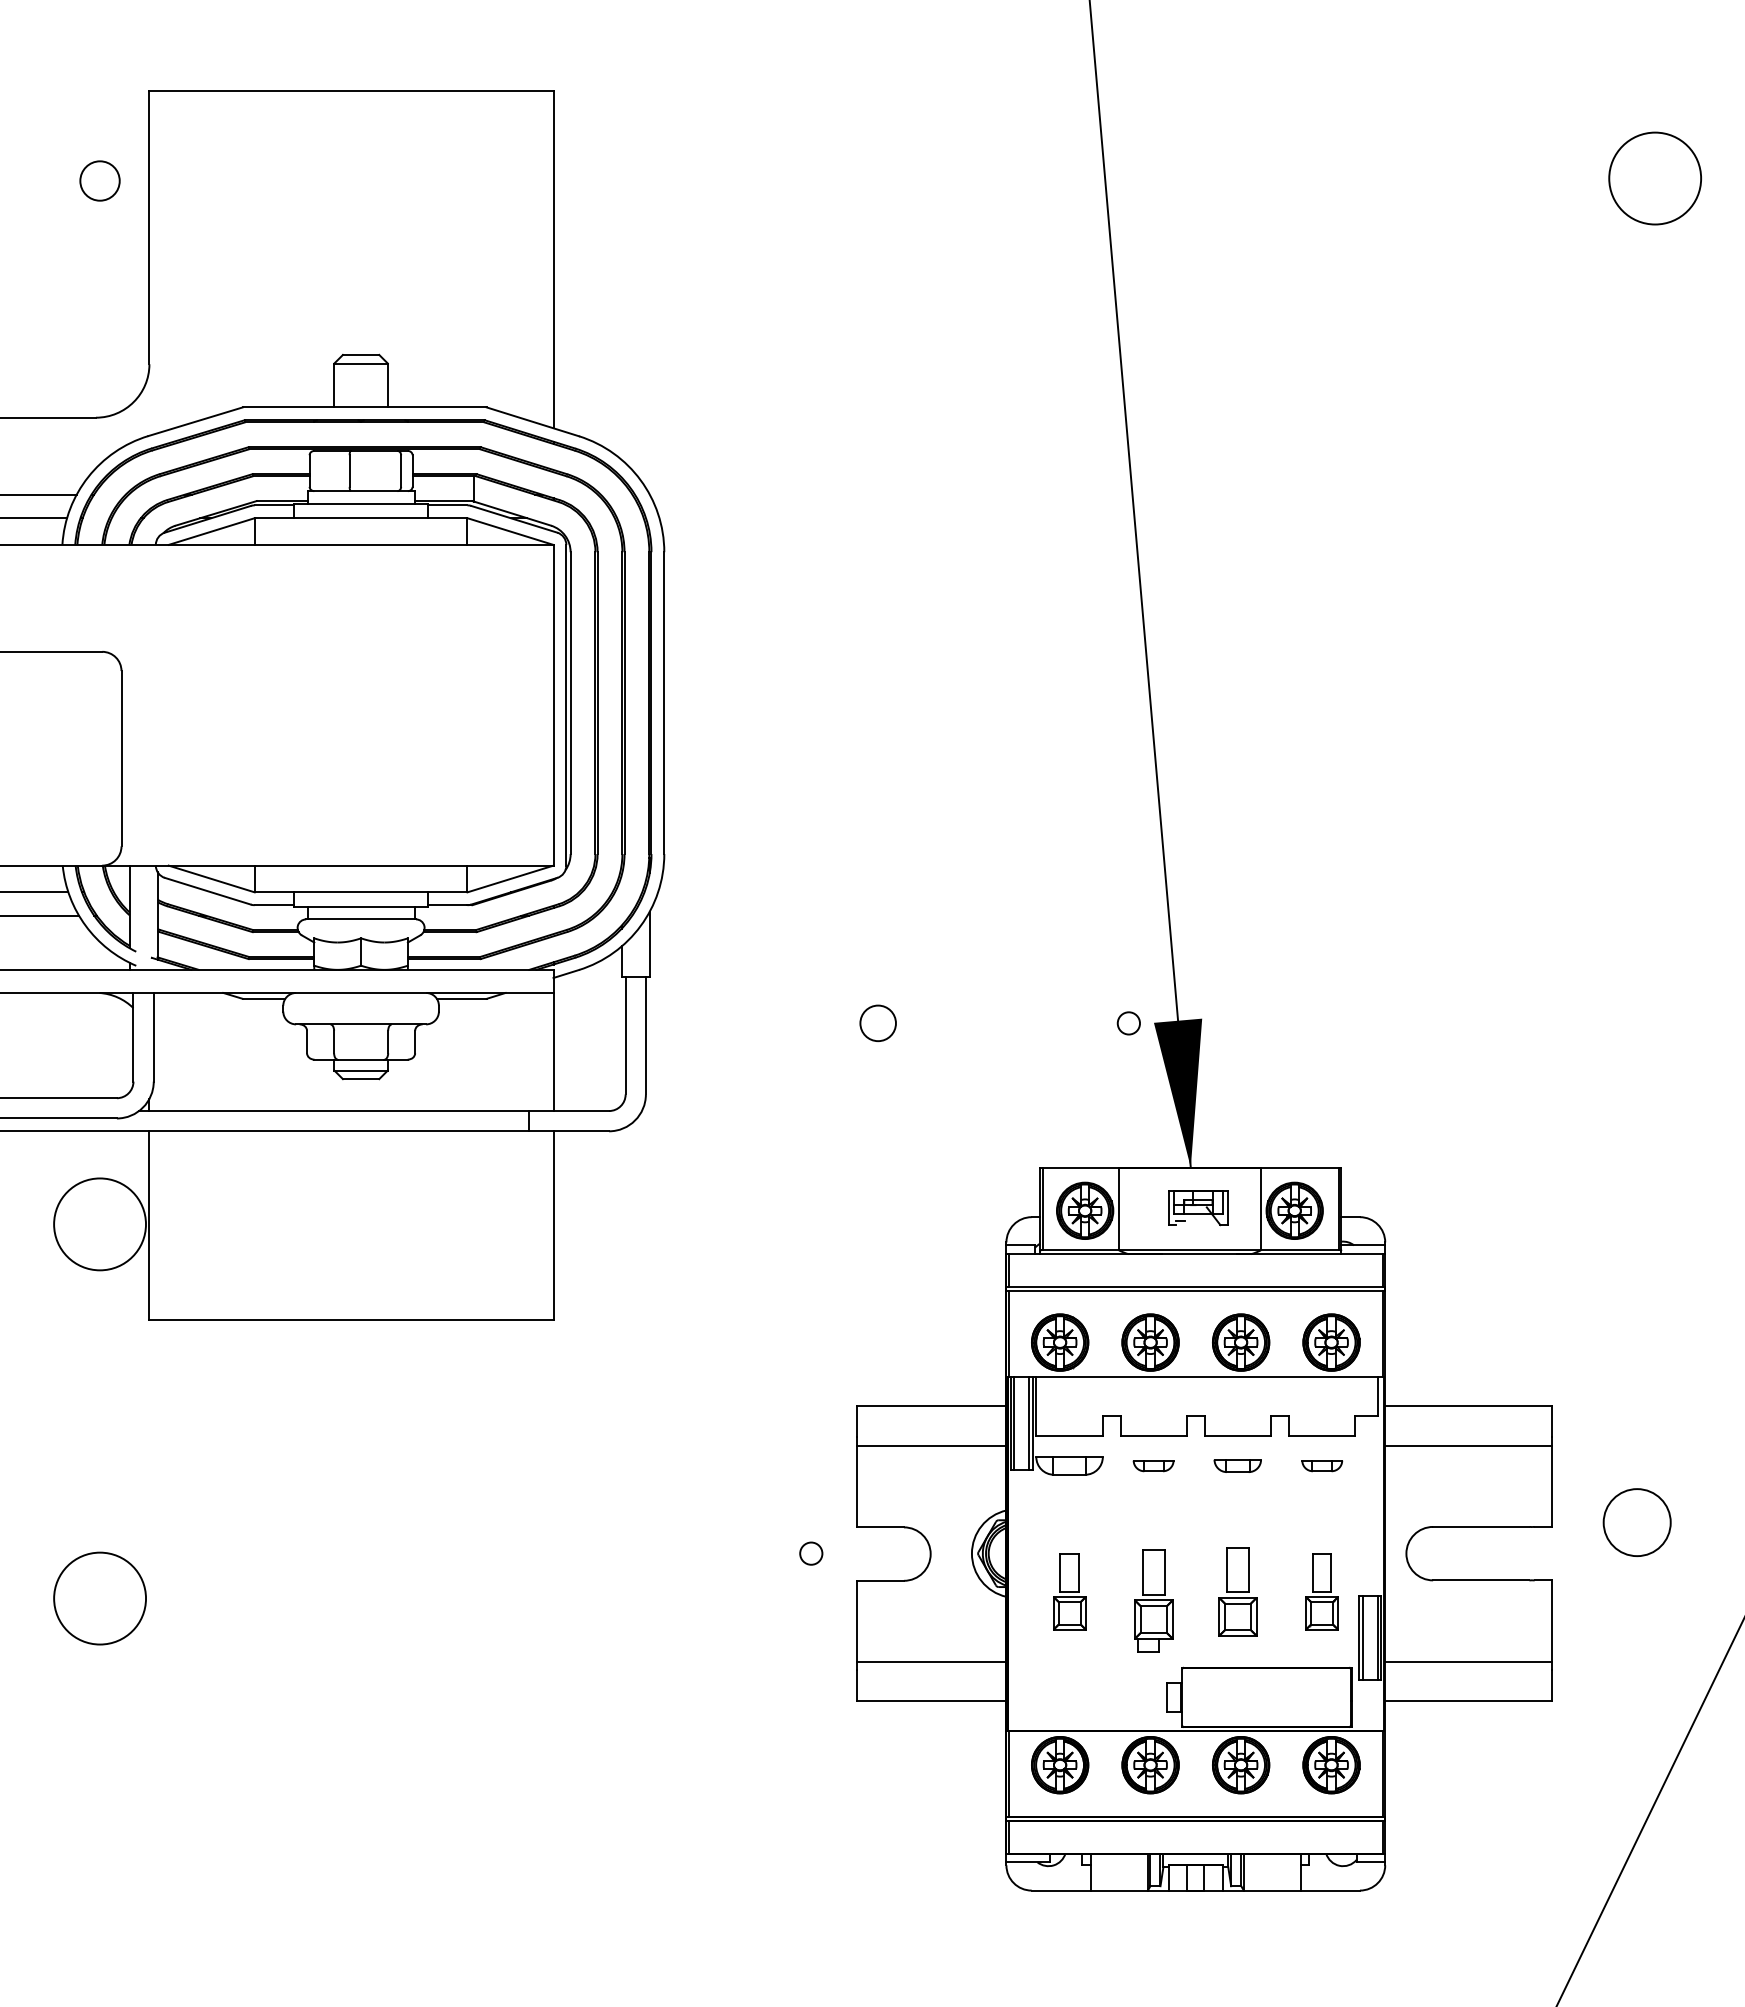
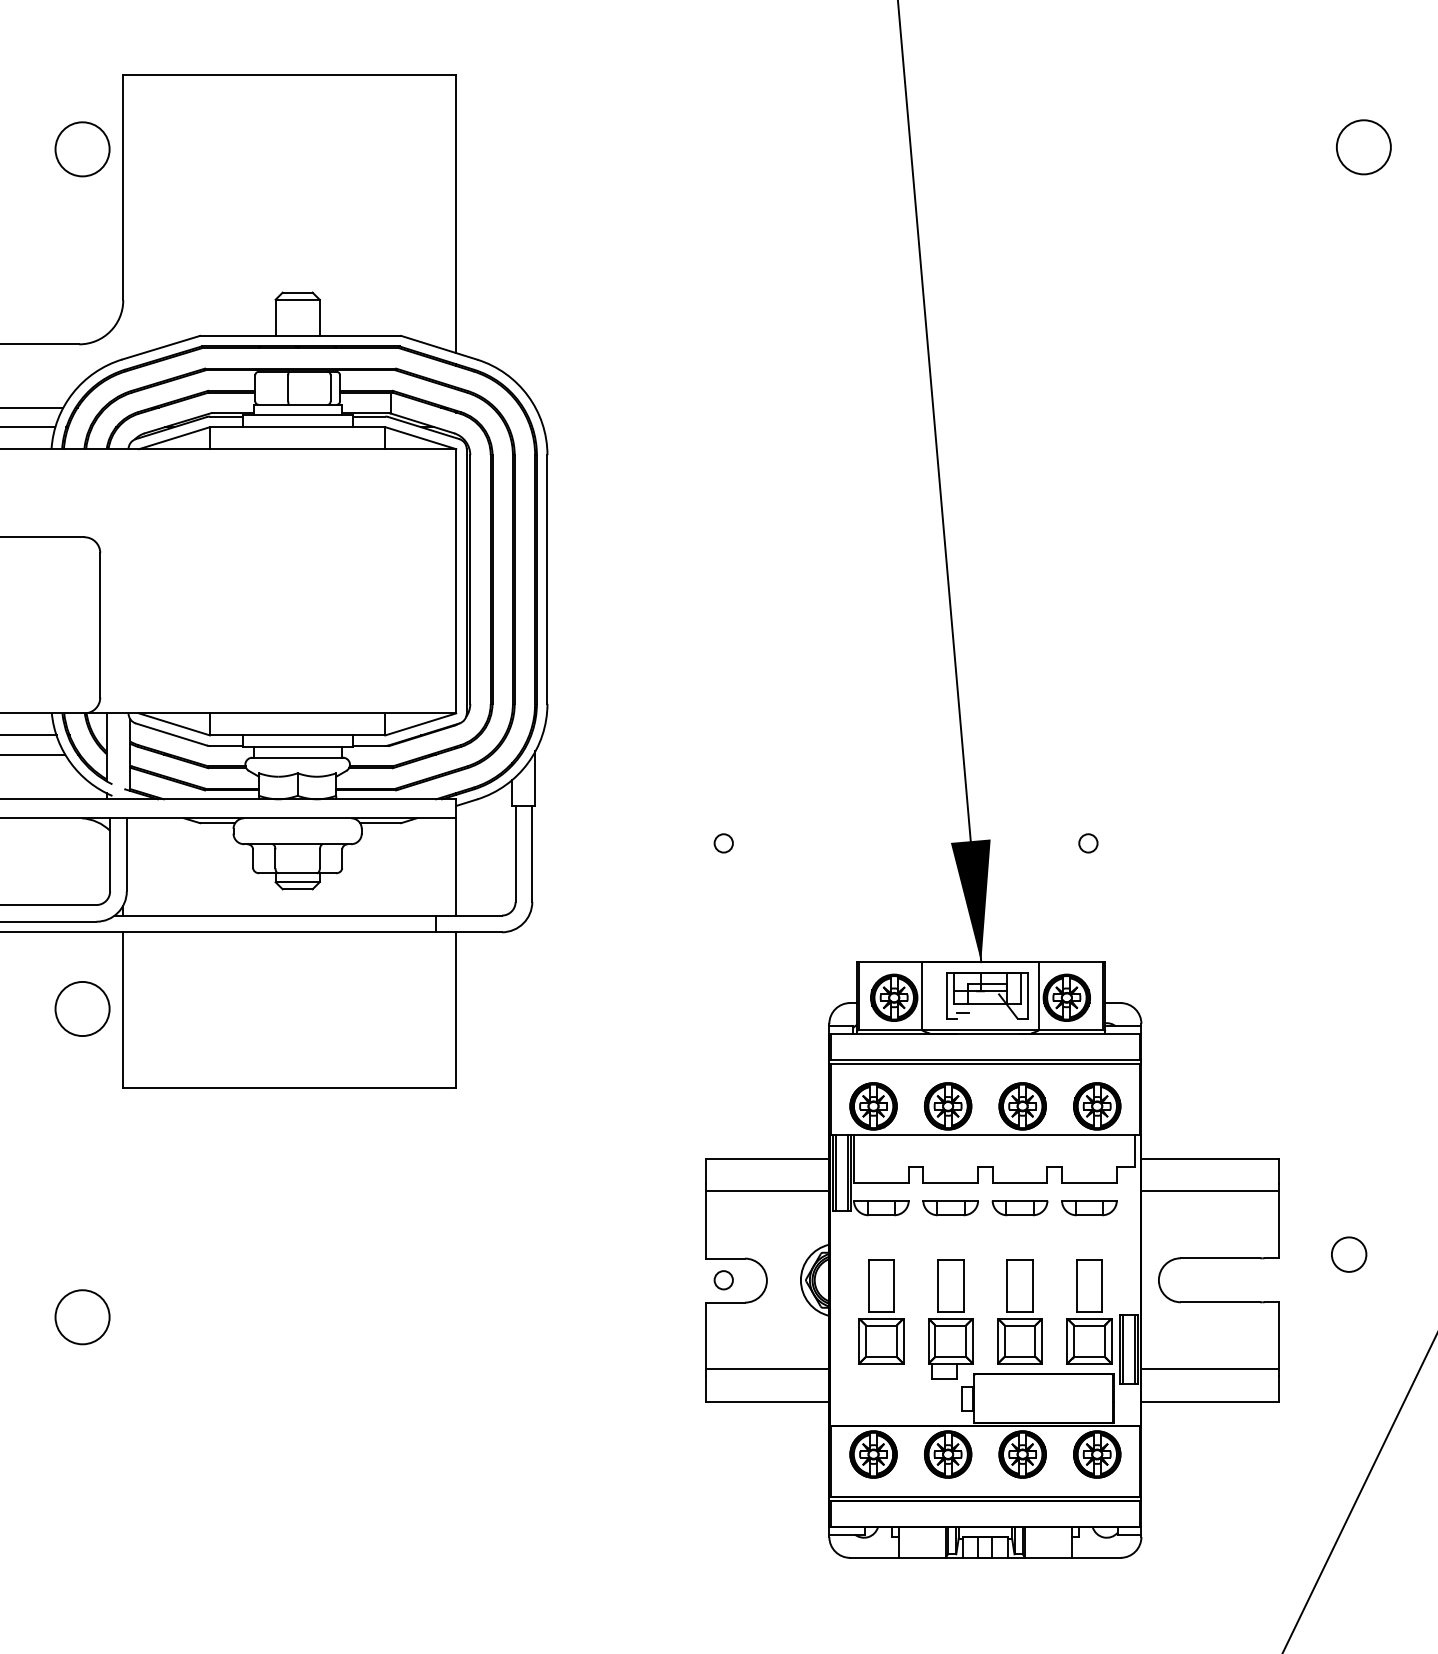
circle: (1655, 178) -> (1364, 147), size x0.71
circle: (99, 180) -> (82, 148), size x1.67
circle: (878, 1023) -> (723, 843), size x0.62
circle: (1128, 1023) -> (1088, 843), moved
part: (1198, 1208) -> (987, 995), size x1.67
circle: (99, 1224) -> (82, 1009), size x0.71
part: (1153, 1465) -> (950, 1207), size x1.67
part: (1237, 1465) -> (1019, 1207), size x1.43
part: (1322, 1465) -> (1089, 1207), size x1.67
circle: (1637, 1522) -> (1349, 1254), size x0.62
circle: (811, 1553) -> (723, 1280), moved
part: (1069, 1591) -> (881, 1311), size x1.67
part: (1237, 1591) -> (1019, 1311), size x1.43
part: (1321, 1591) -> (1088, 1311), size x1.67
circle: (99, 1598) -> (82, 1317), size x0.71
part: (1153, 1600) -> (950, 1318), size x1.43

